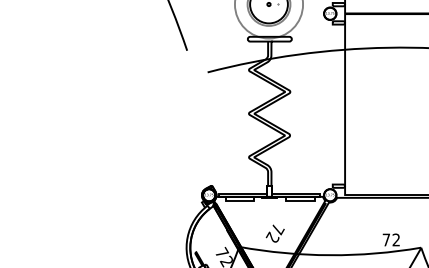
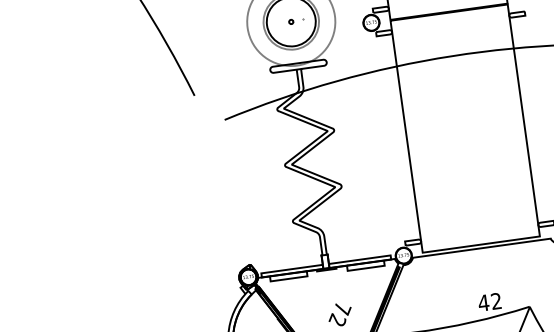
text: (386, 239) -> (483, 302), 72 -> 42

